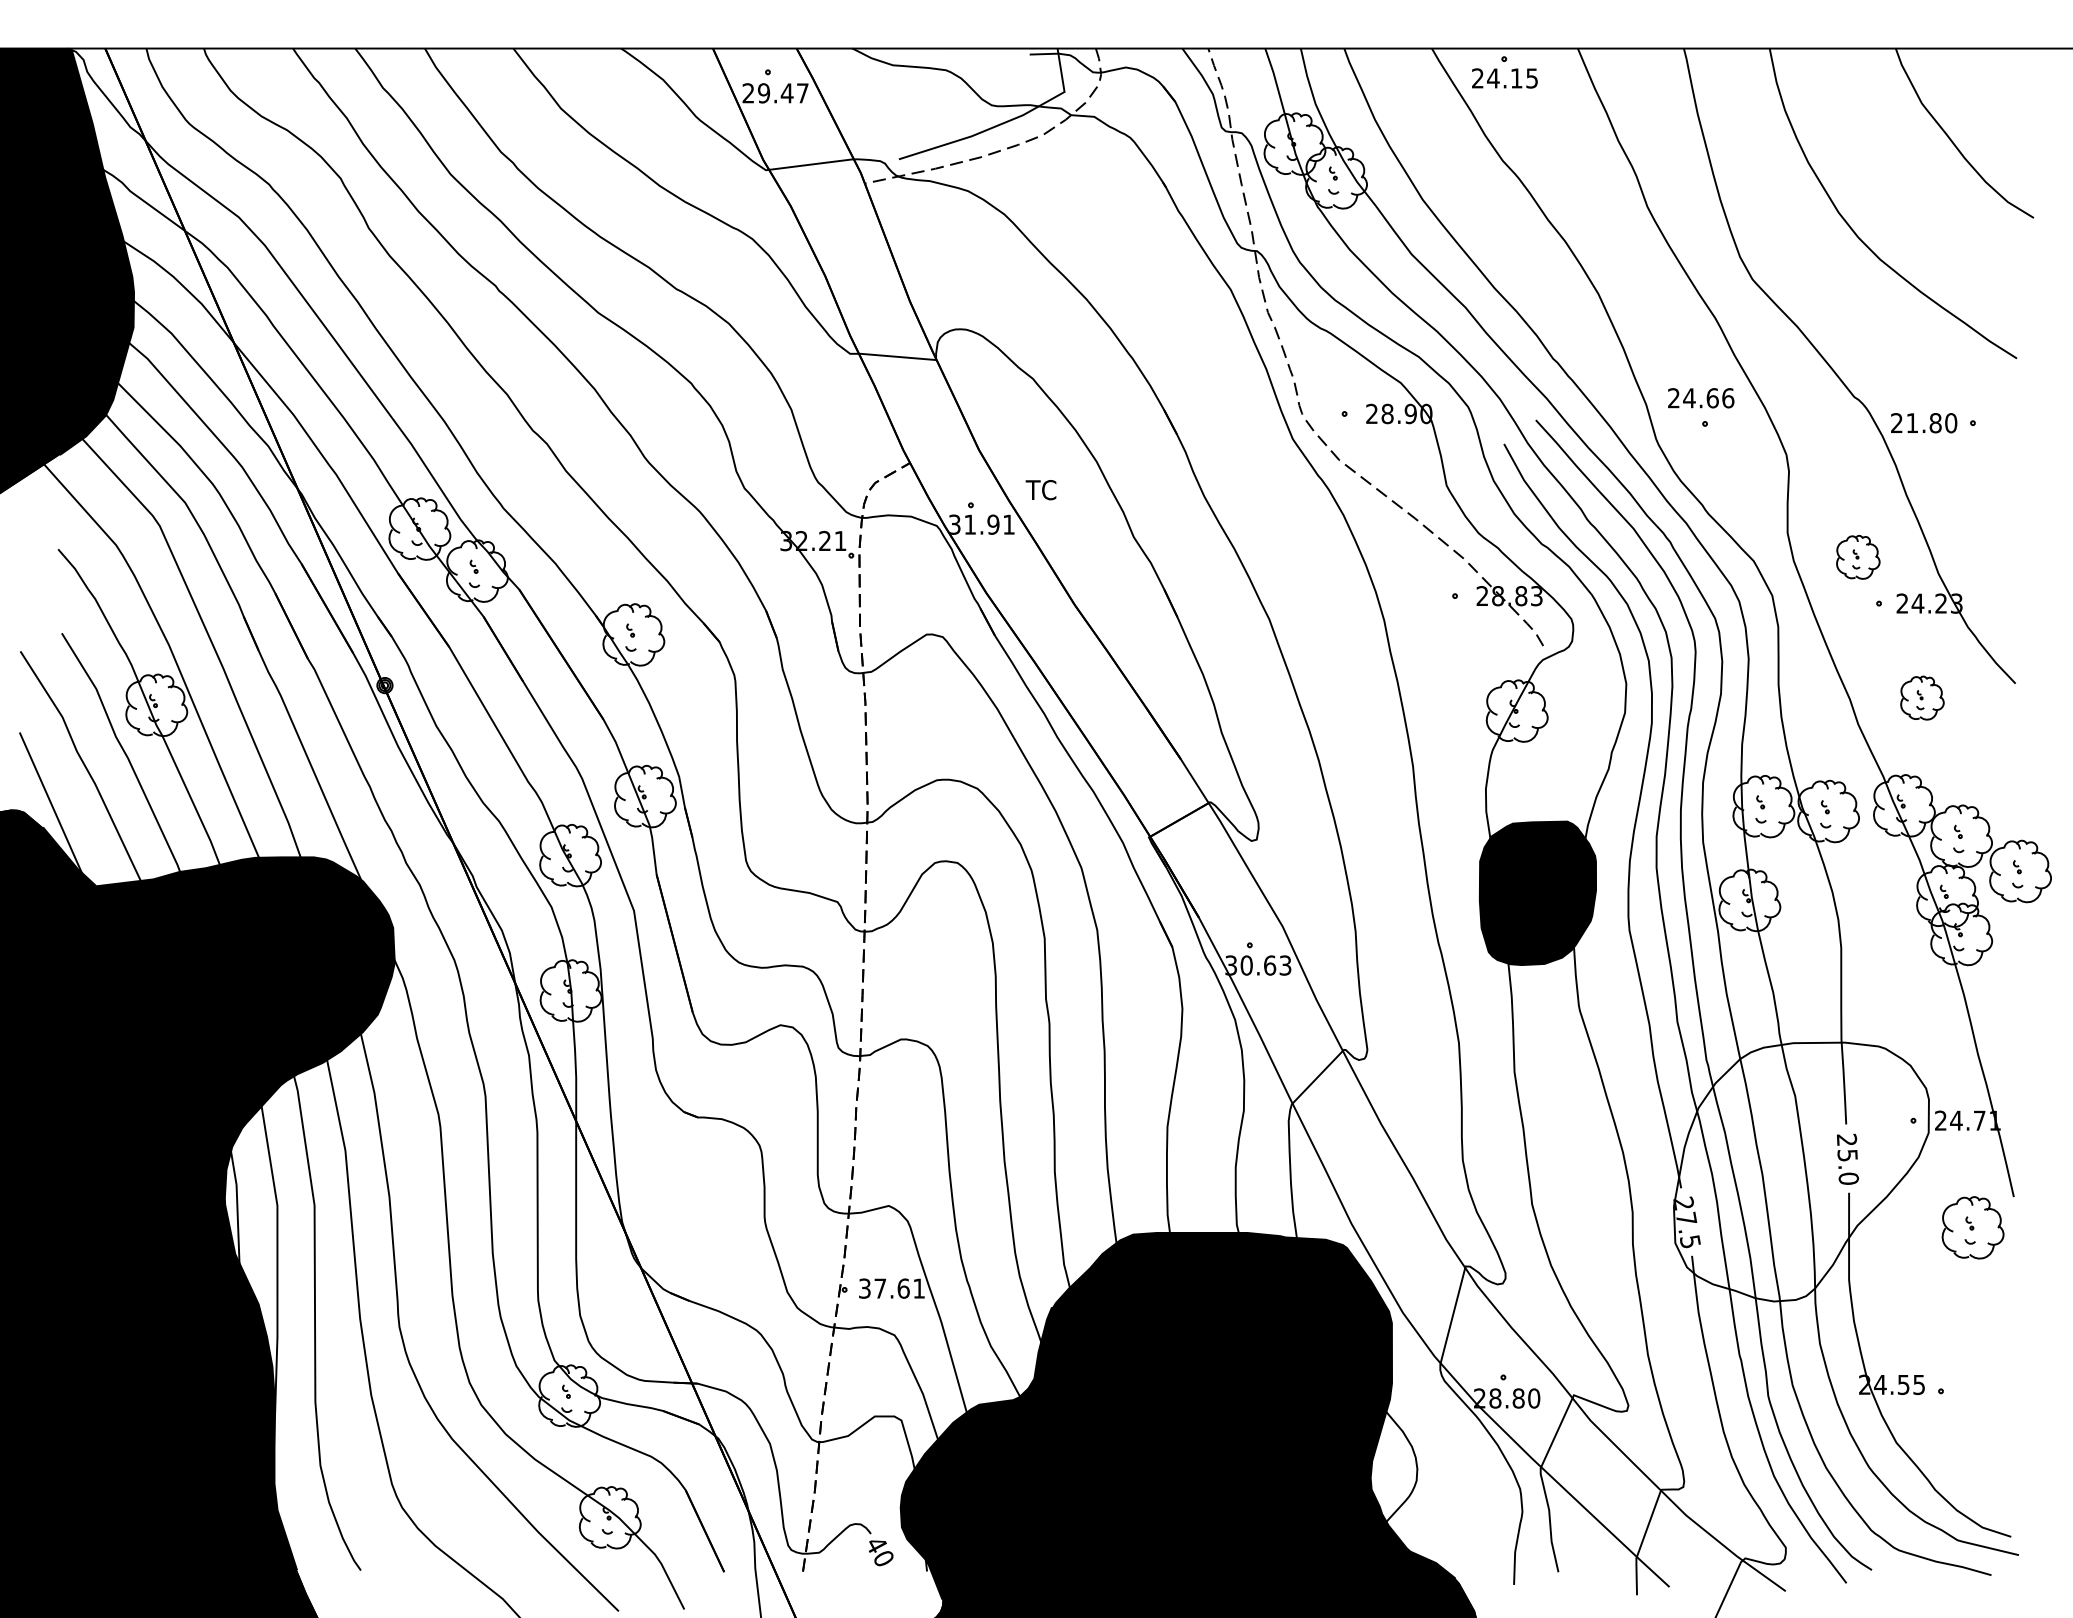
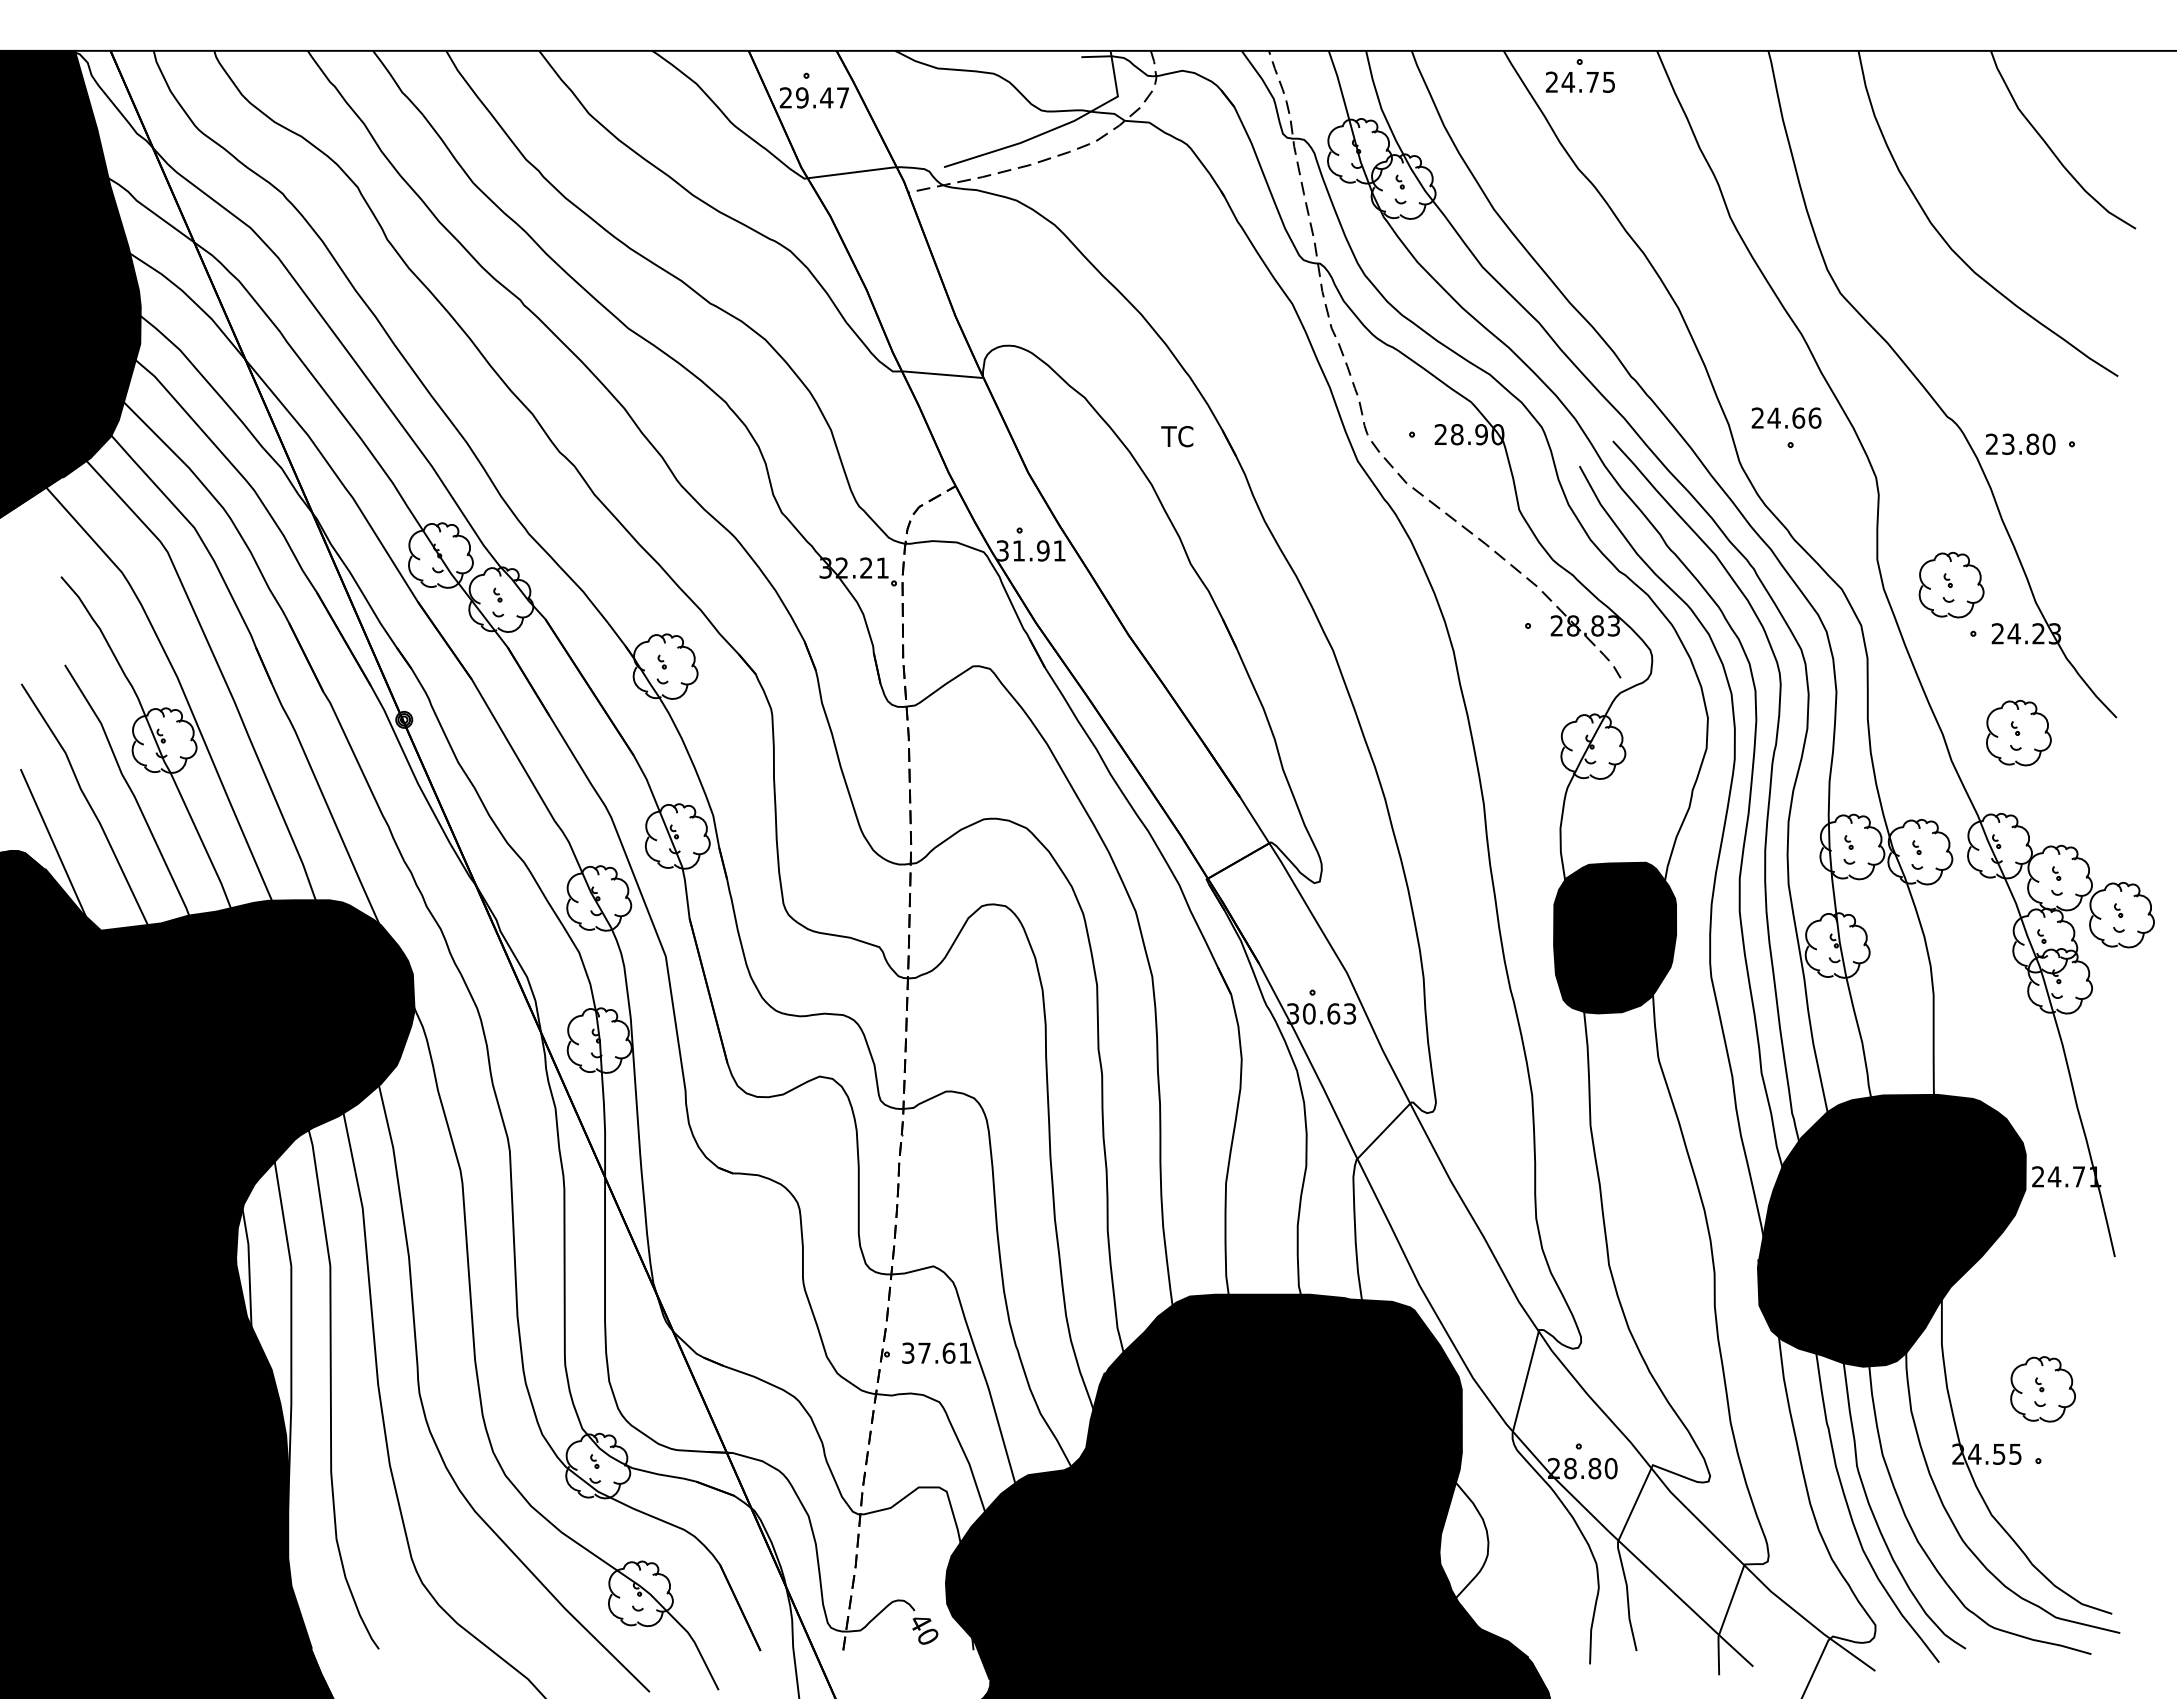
text: (1516, 78) -> (1592, 82), 24.15 -> 24.75
text: (1912, 422) -> (2008, 443), 21.80 -> 23.80
text: (1041, 490) -> (1177, 436), moved
part: (1858, 557) -> (1951, 585), size x1.43
part: (1922, 697) -> (2018, 732), size x1.43
fill: (1801, 1171) -> (1891, 1230), added
part: (1972, 1227) -> (2042, 1389), moved

